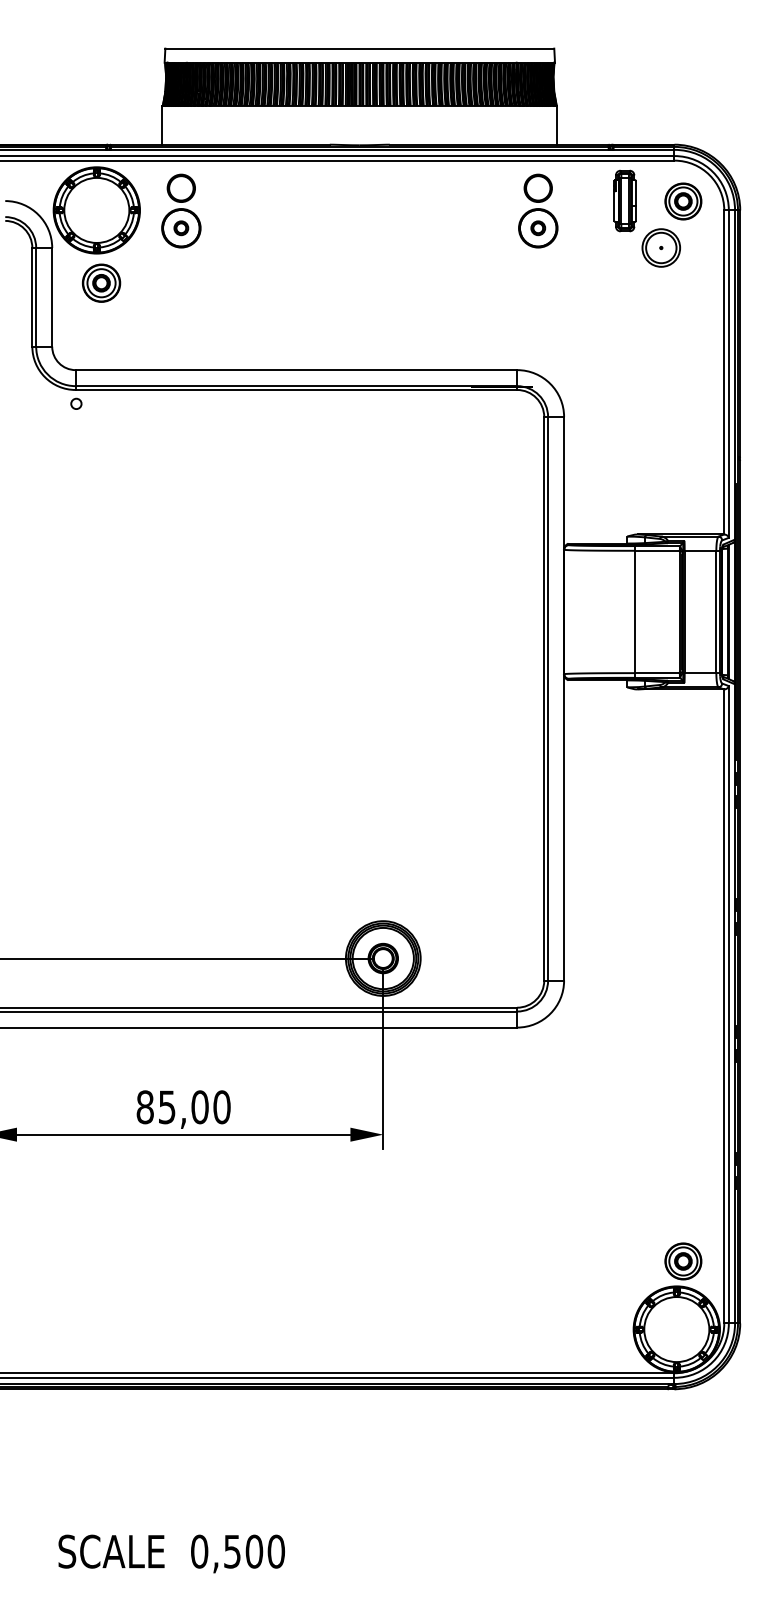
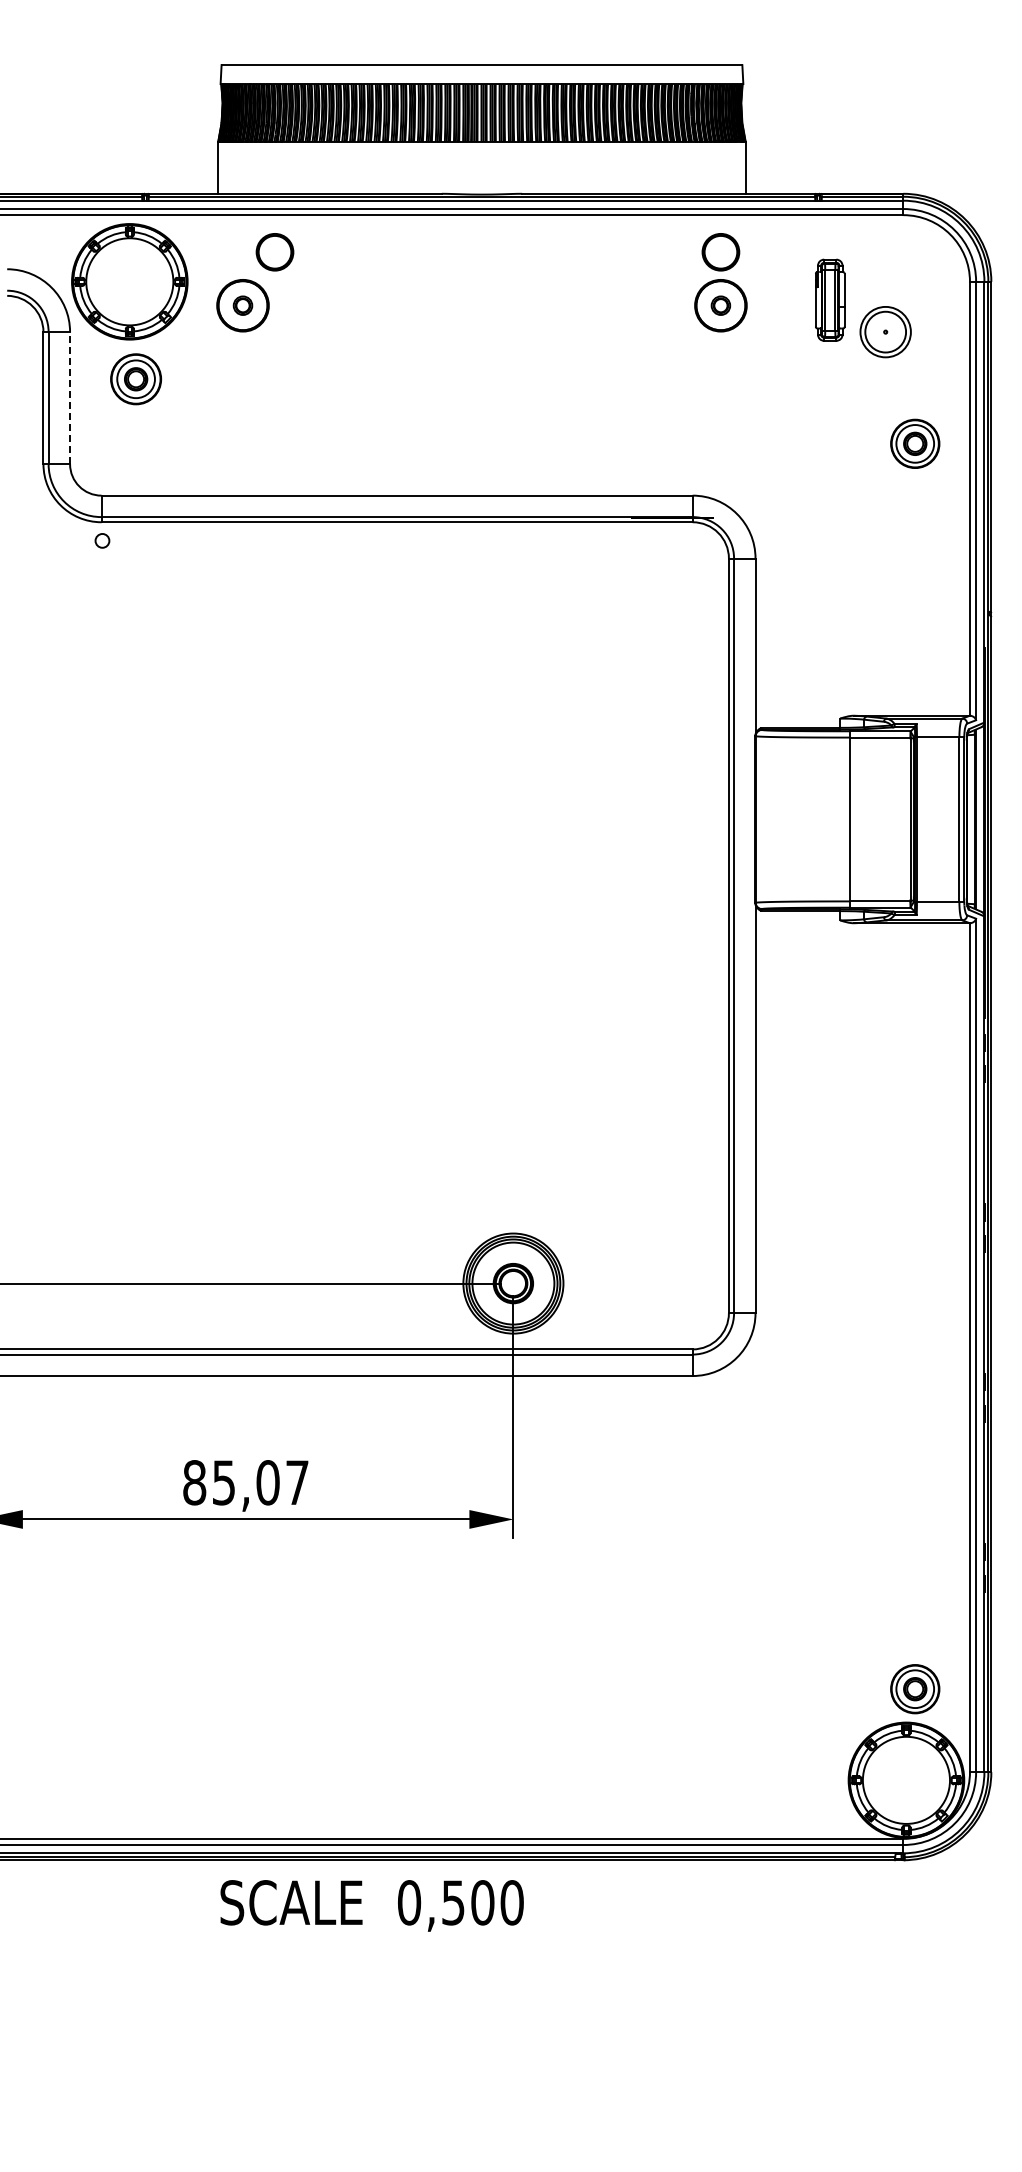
part: (180, 188) -> (274, 252), moved
part: (625, 200) -> (830, 299), moved
part: (683, 201) -> (915, 443), moved
line: (52, 296) -> (70, 397), solid -> dashed
text: (222, 1107) -> (297, 1482), 85,00 -> 85,07
text: (171, 1553) -> (371, 1905), moved

